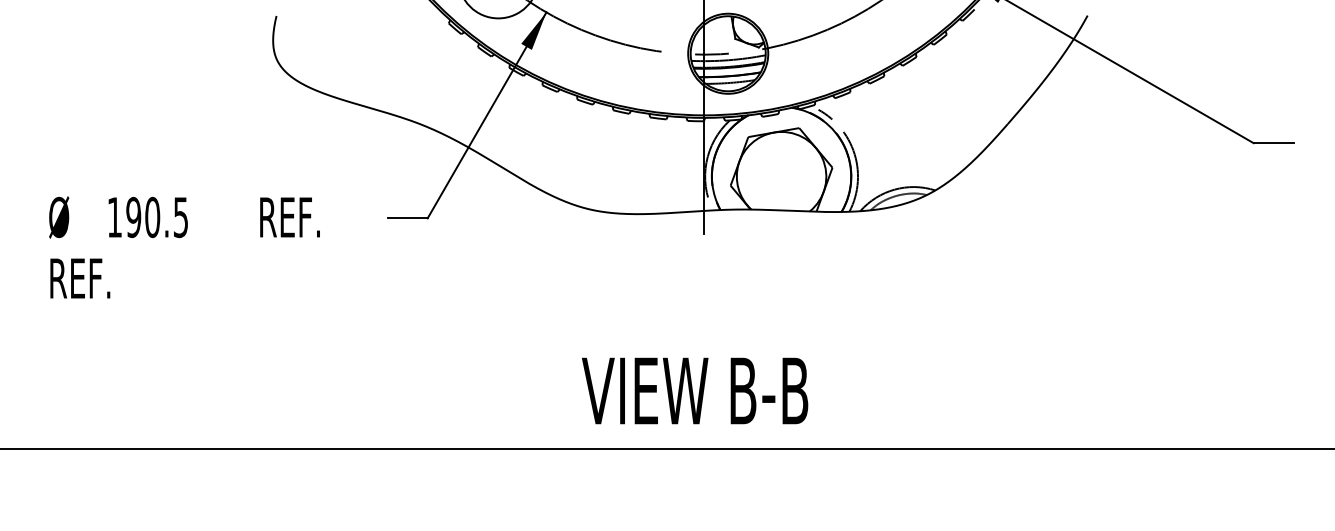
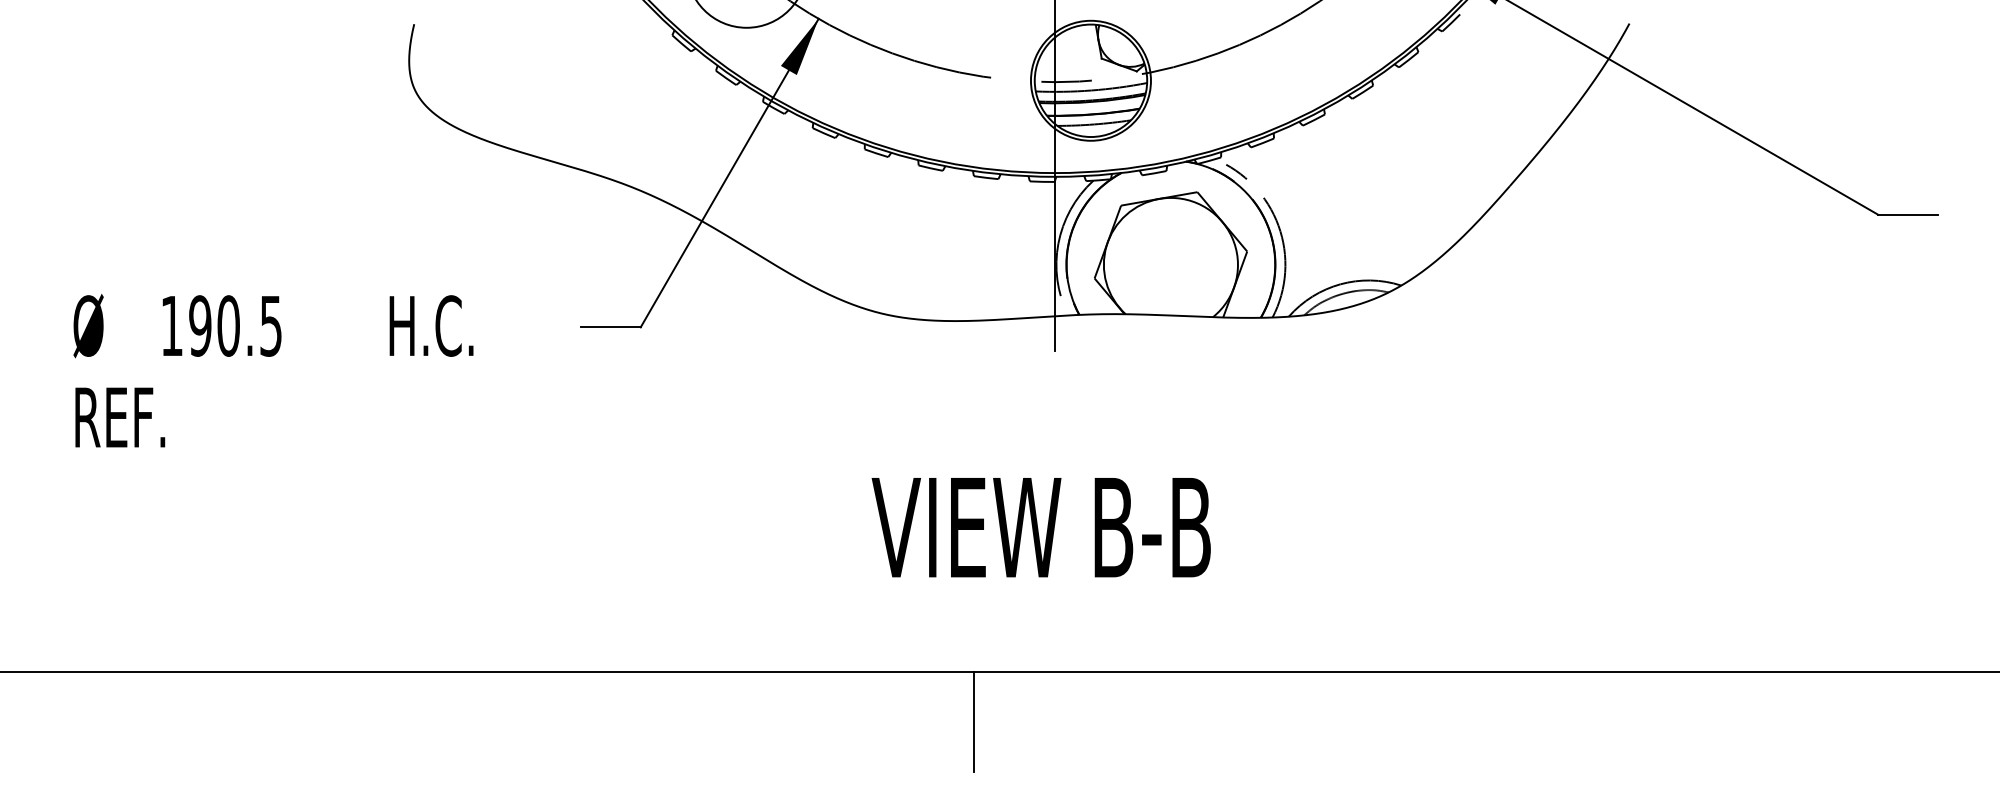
text: (291, 217) -> (436, 326), REF. -> H.C.
text: (695, 390) -> (1041, 526), moved
line: (649, 481) -> (973, 721), added

